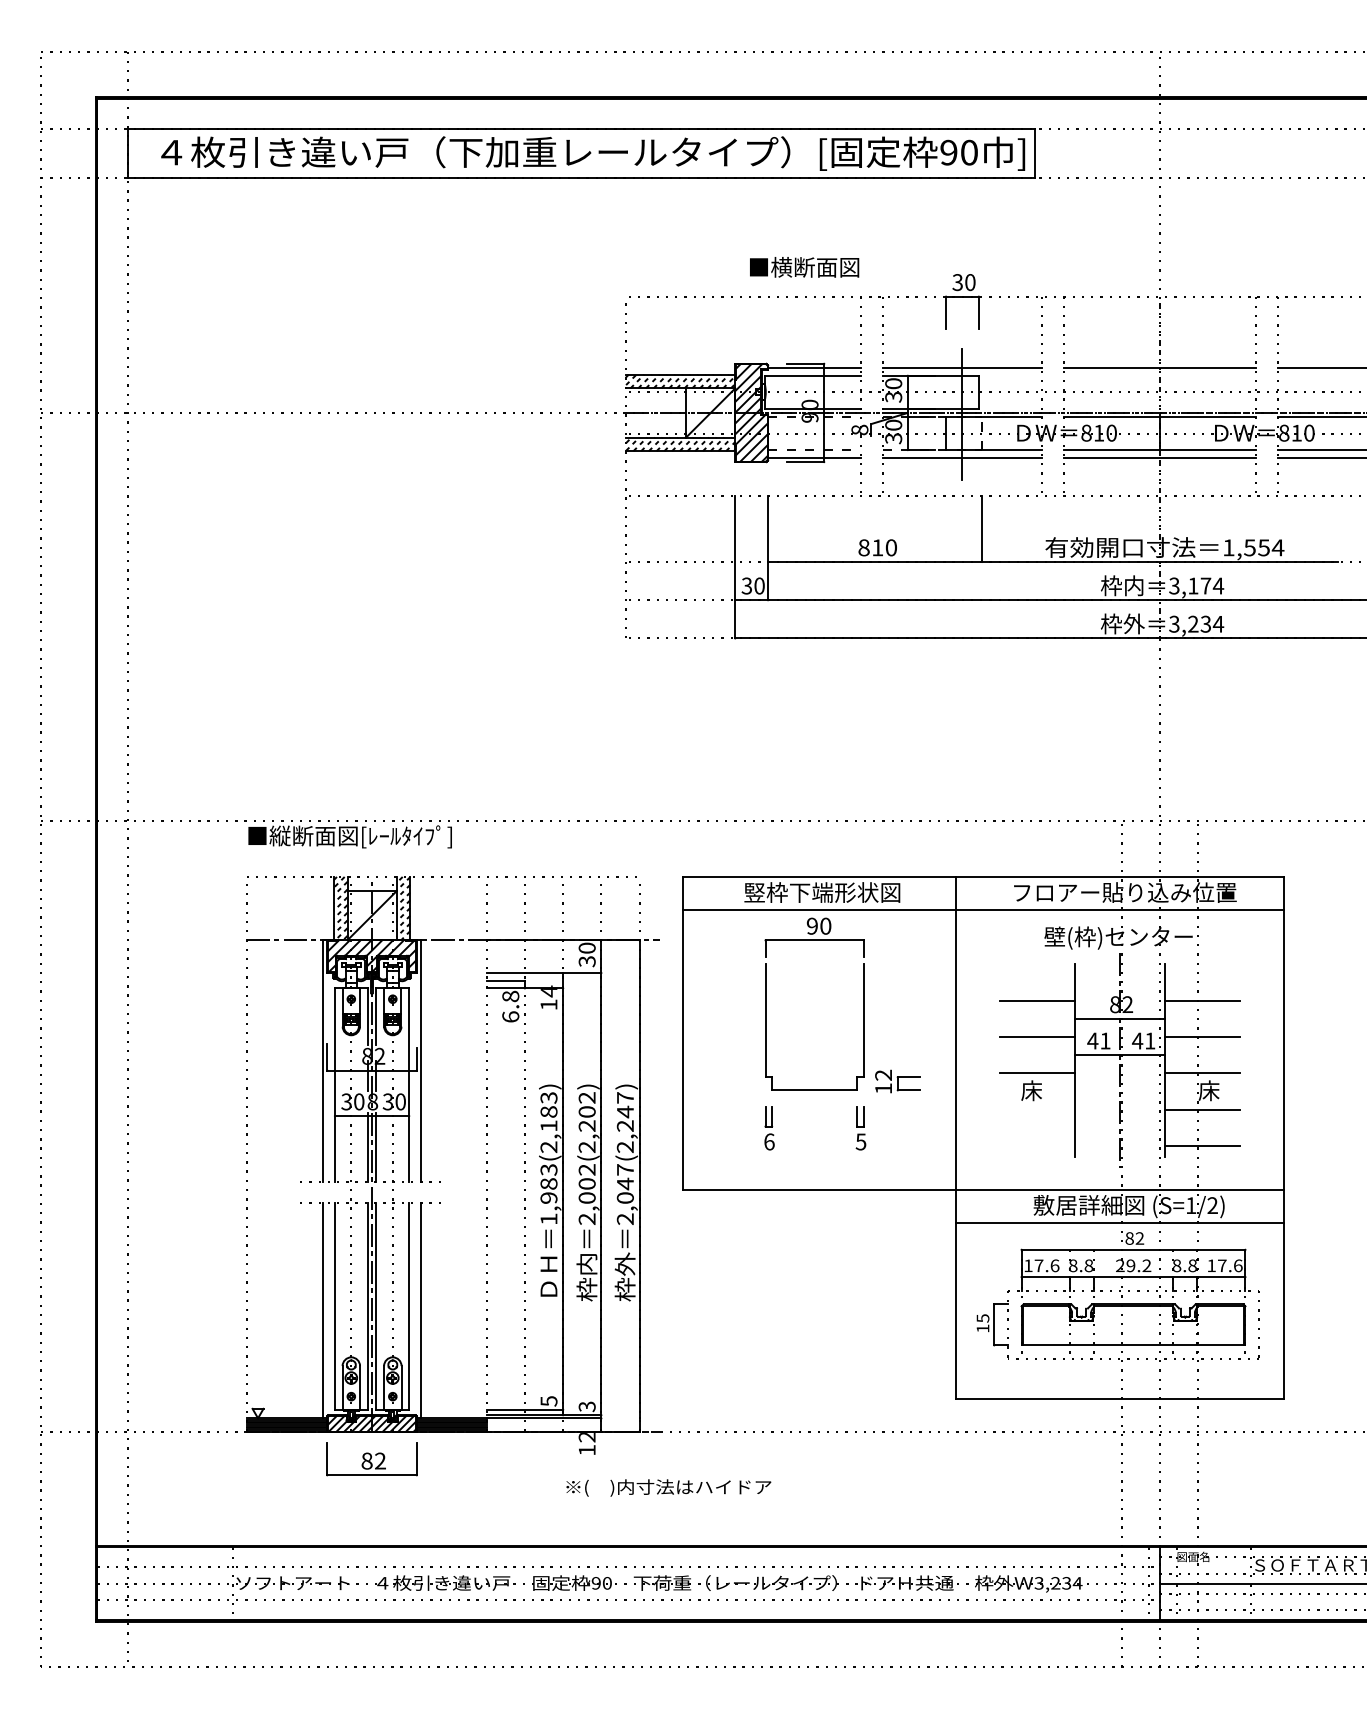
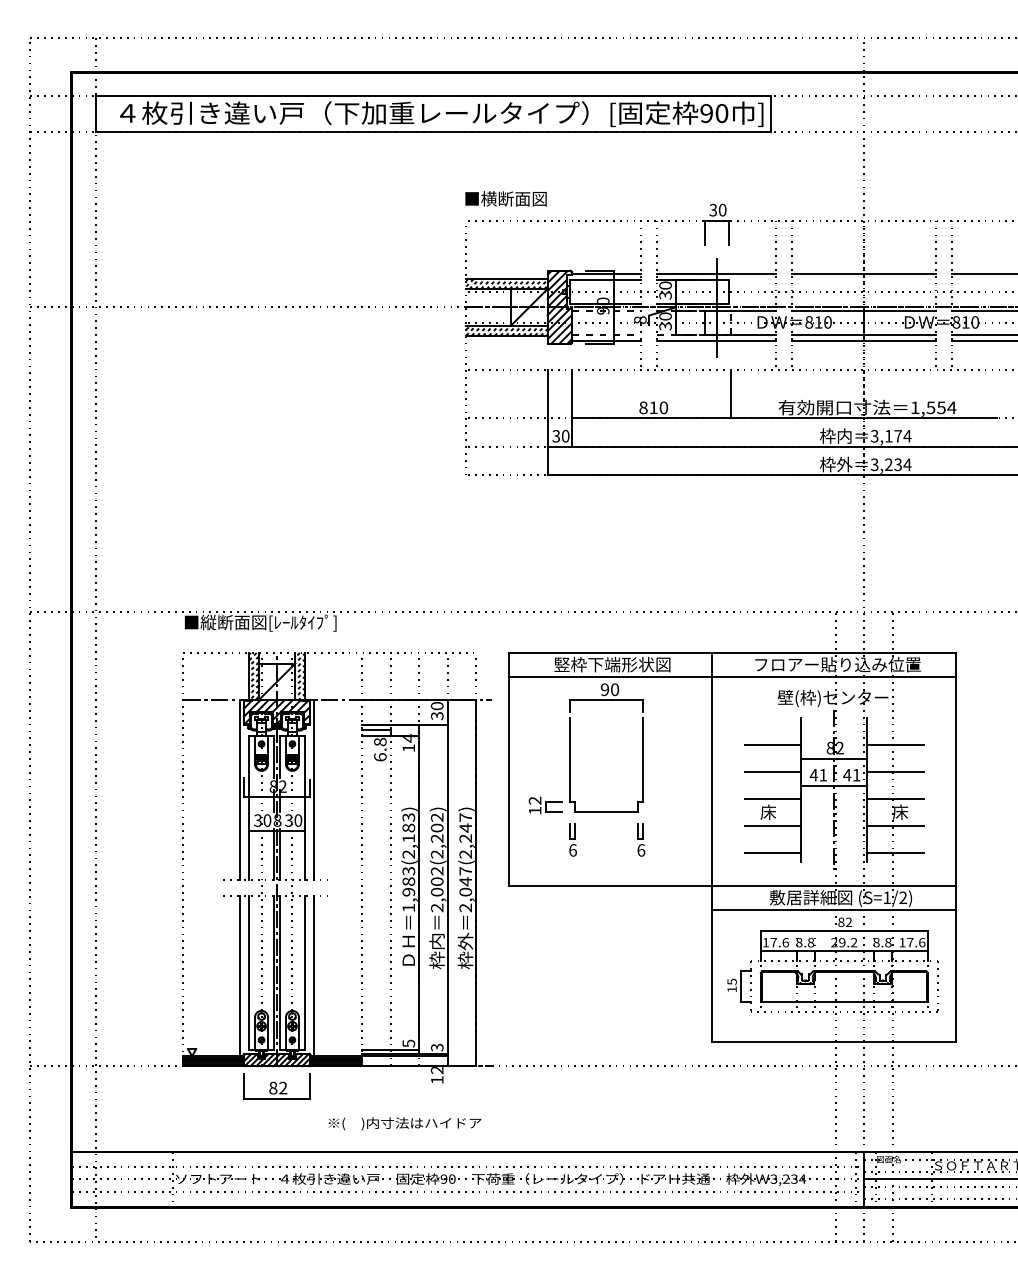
text: (804, 267) -> (506, 199), moved
part: (897, 1081) -> (545, 805), moved
line: (1037, 1109) -> (772, 826), added
text: (860, 1141) -> (640, 850), 5 -> 6
line: (1037, 1146) -> (772, 853), added
text: (668, 1487) -> (404, 1123), moved

